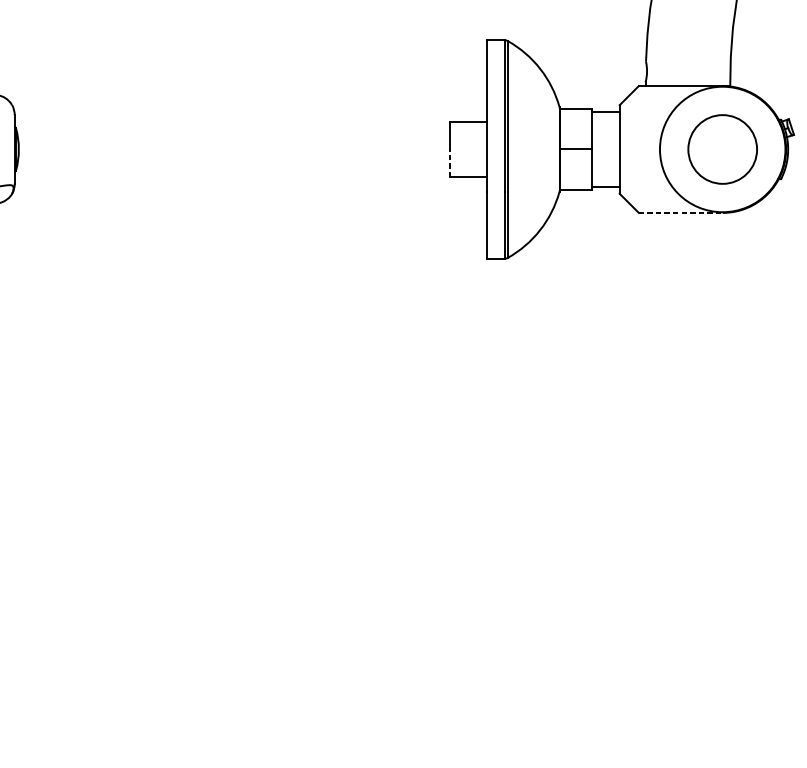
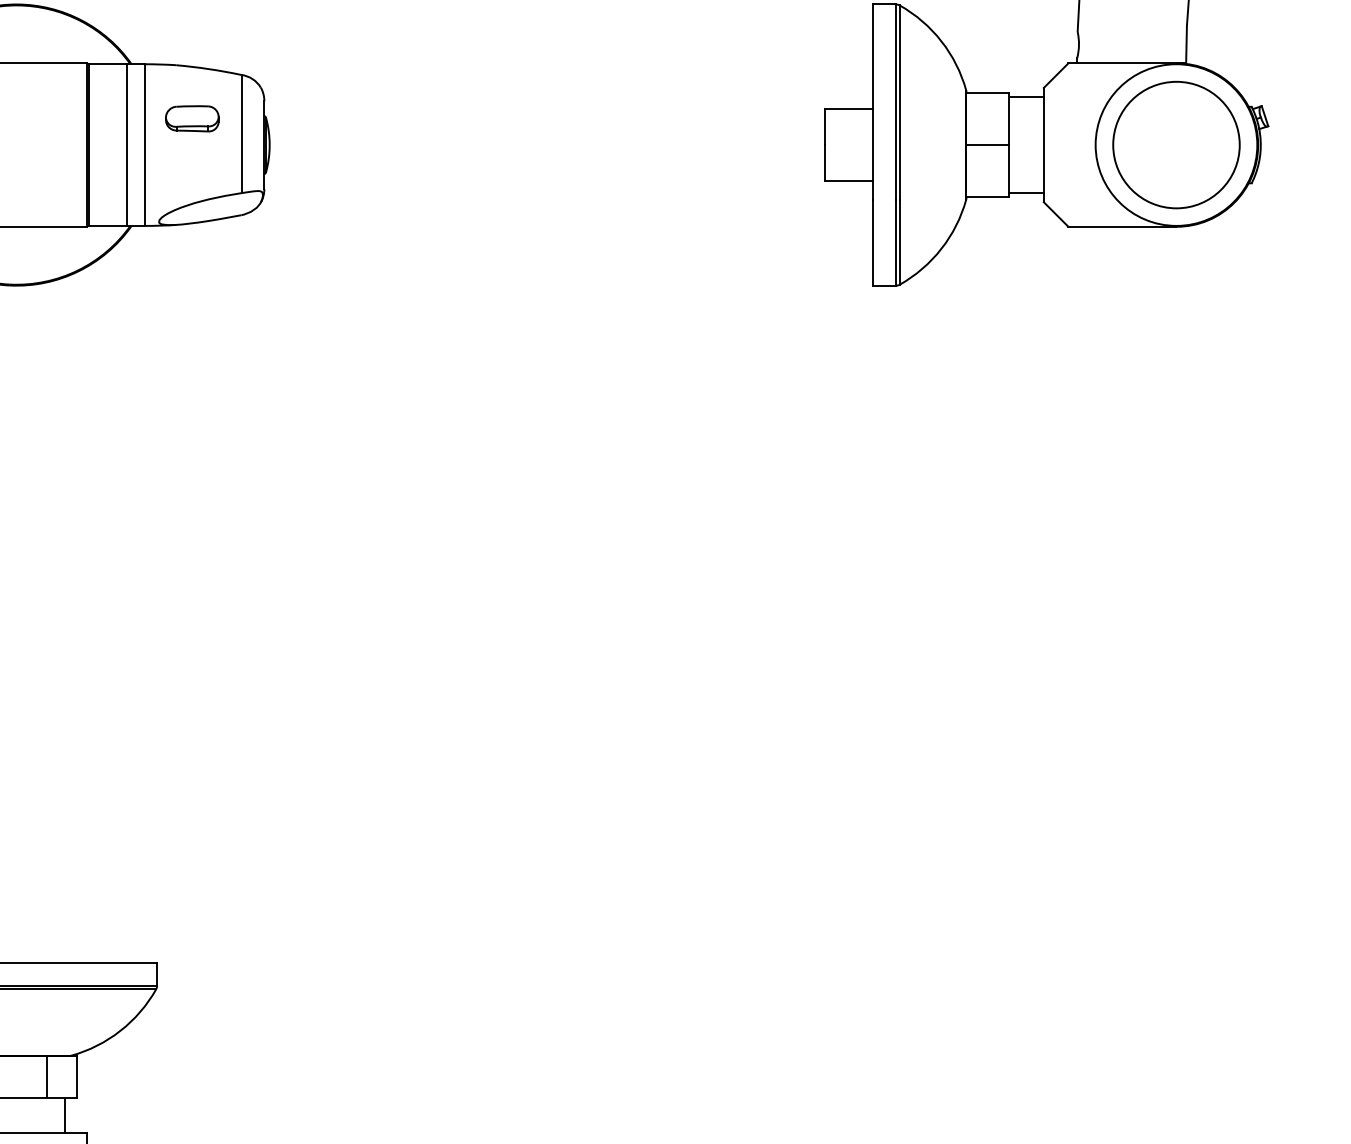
circle: (722, 149) -> (1176, 144), size x1.43
line: (449, 163) -> (824, 162), dashed -> solid
line: (680, 212) -> (1122, 226), dashed -> solid

